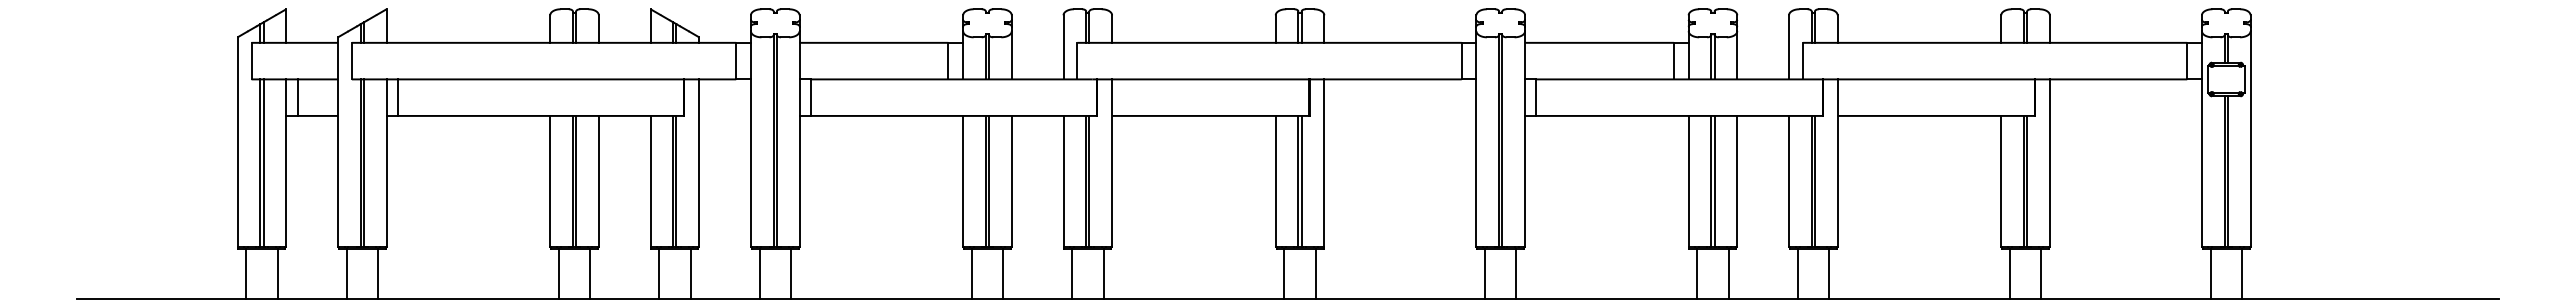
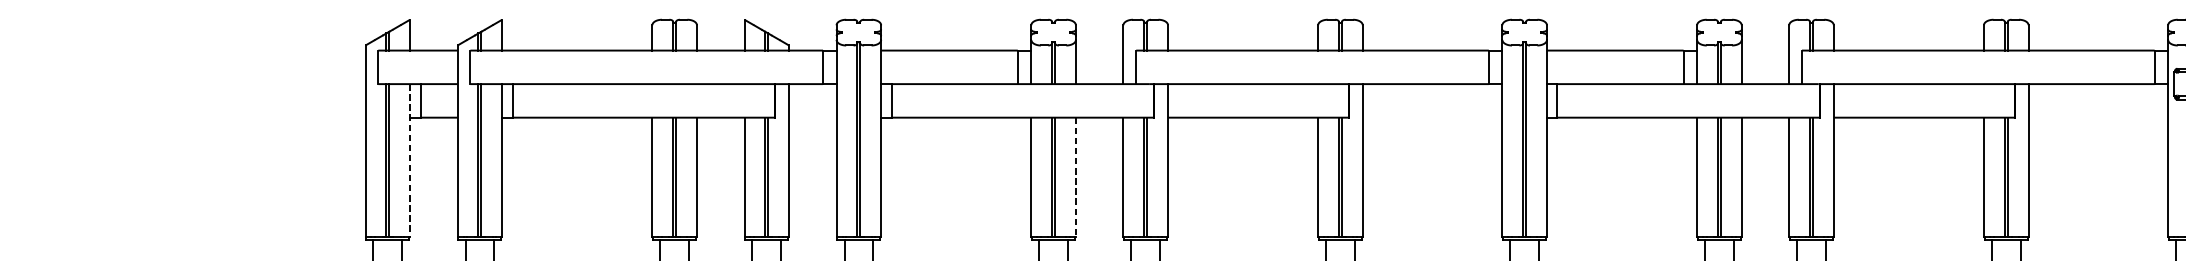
line: (286, 162) -> (410, 160), solid -> dashed
line: (1011, 181) -> (1075, 177), solid -> dashed

